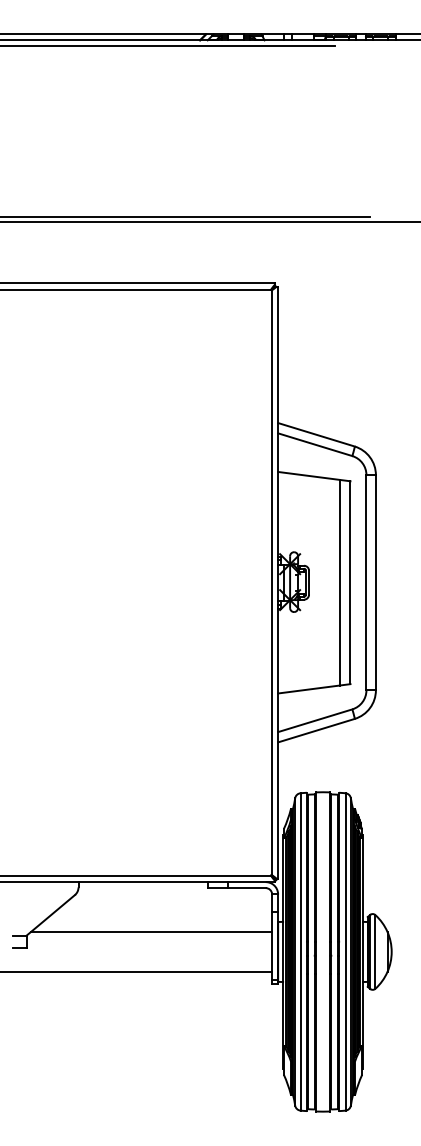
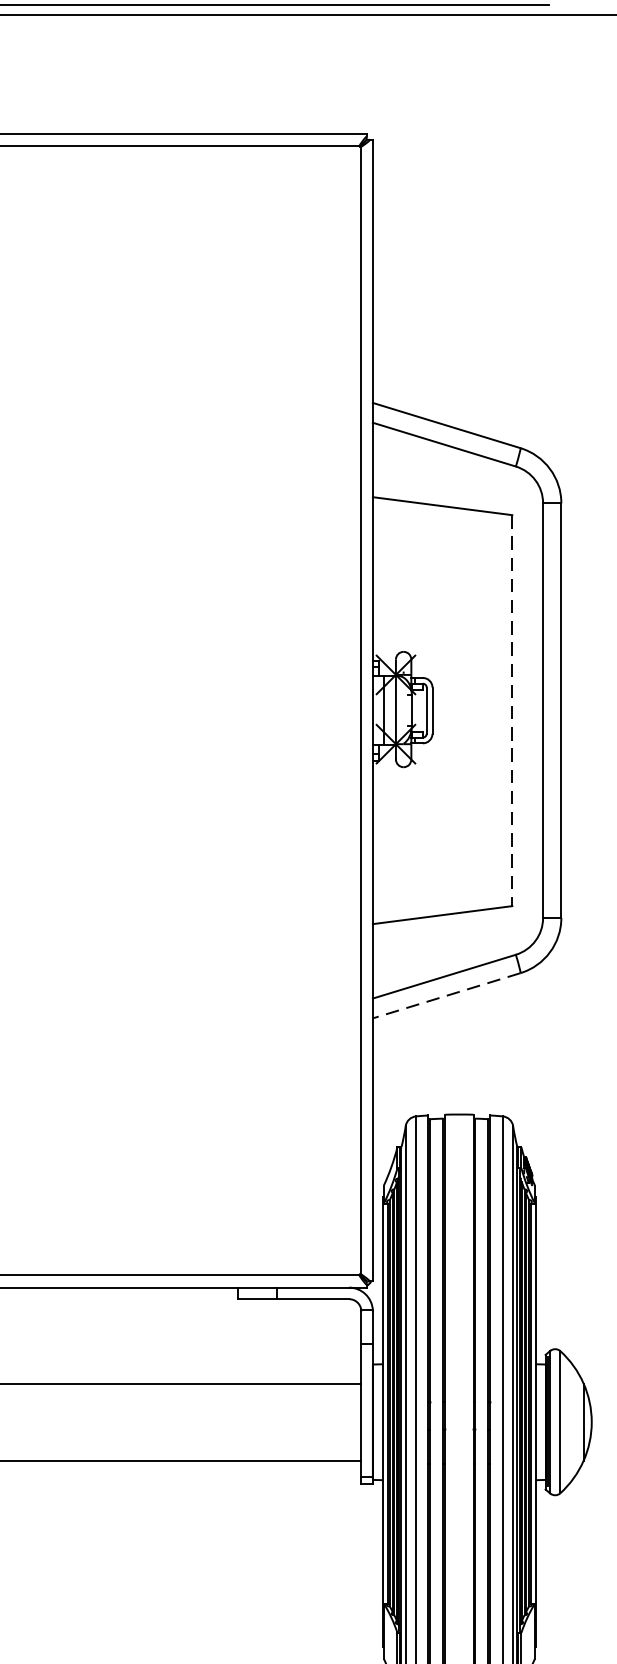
line: (340, 582) -> (493, 710), removed
line: (350, 583) -> (512, 712), solid -> dashed
line: (315, 730) -> (444, 995), solid -> dashed

